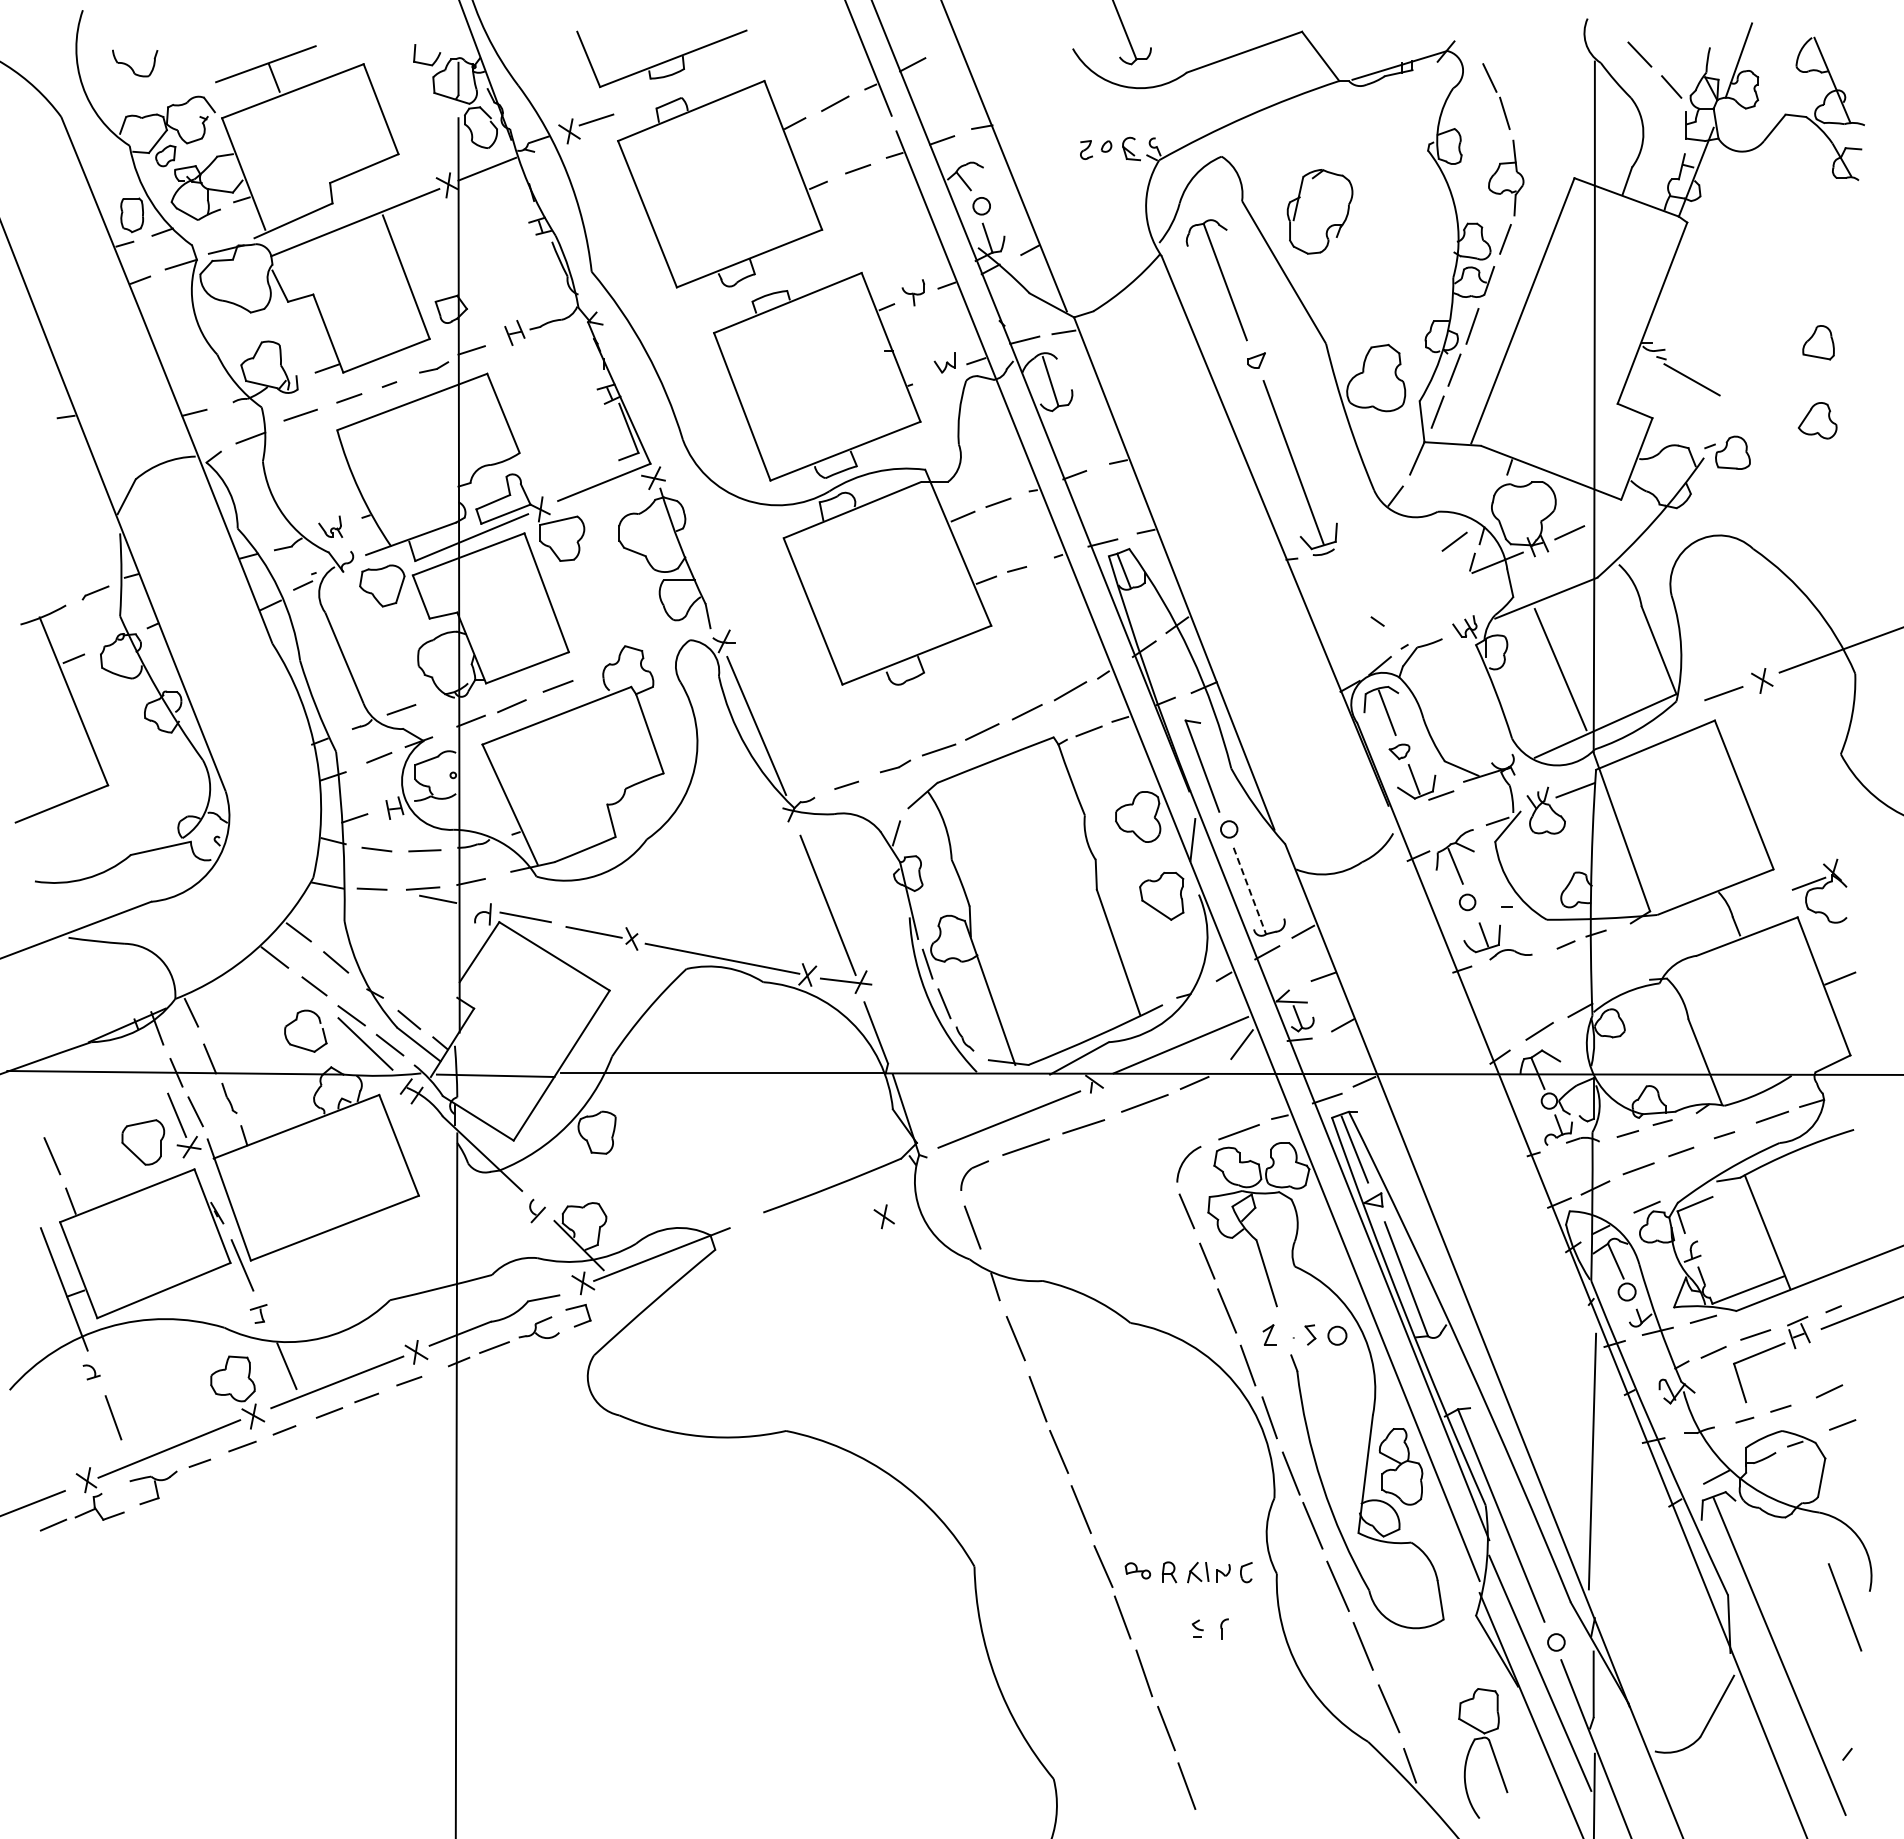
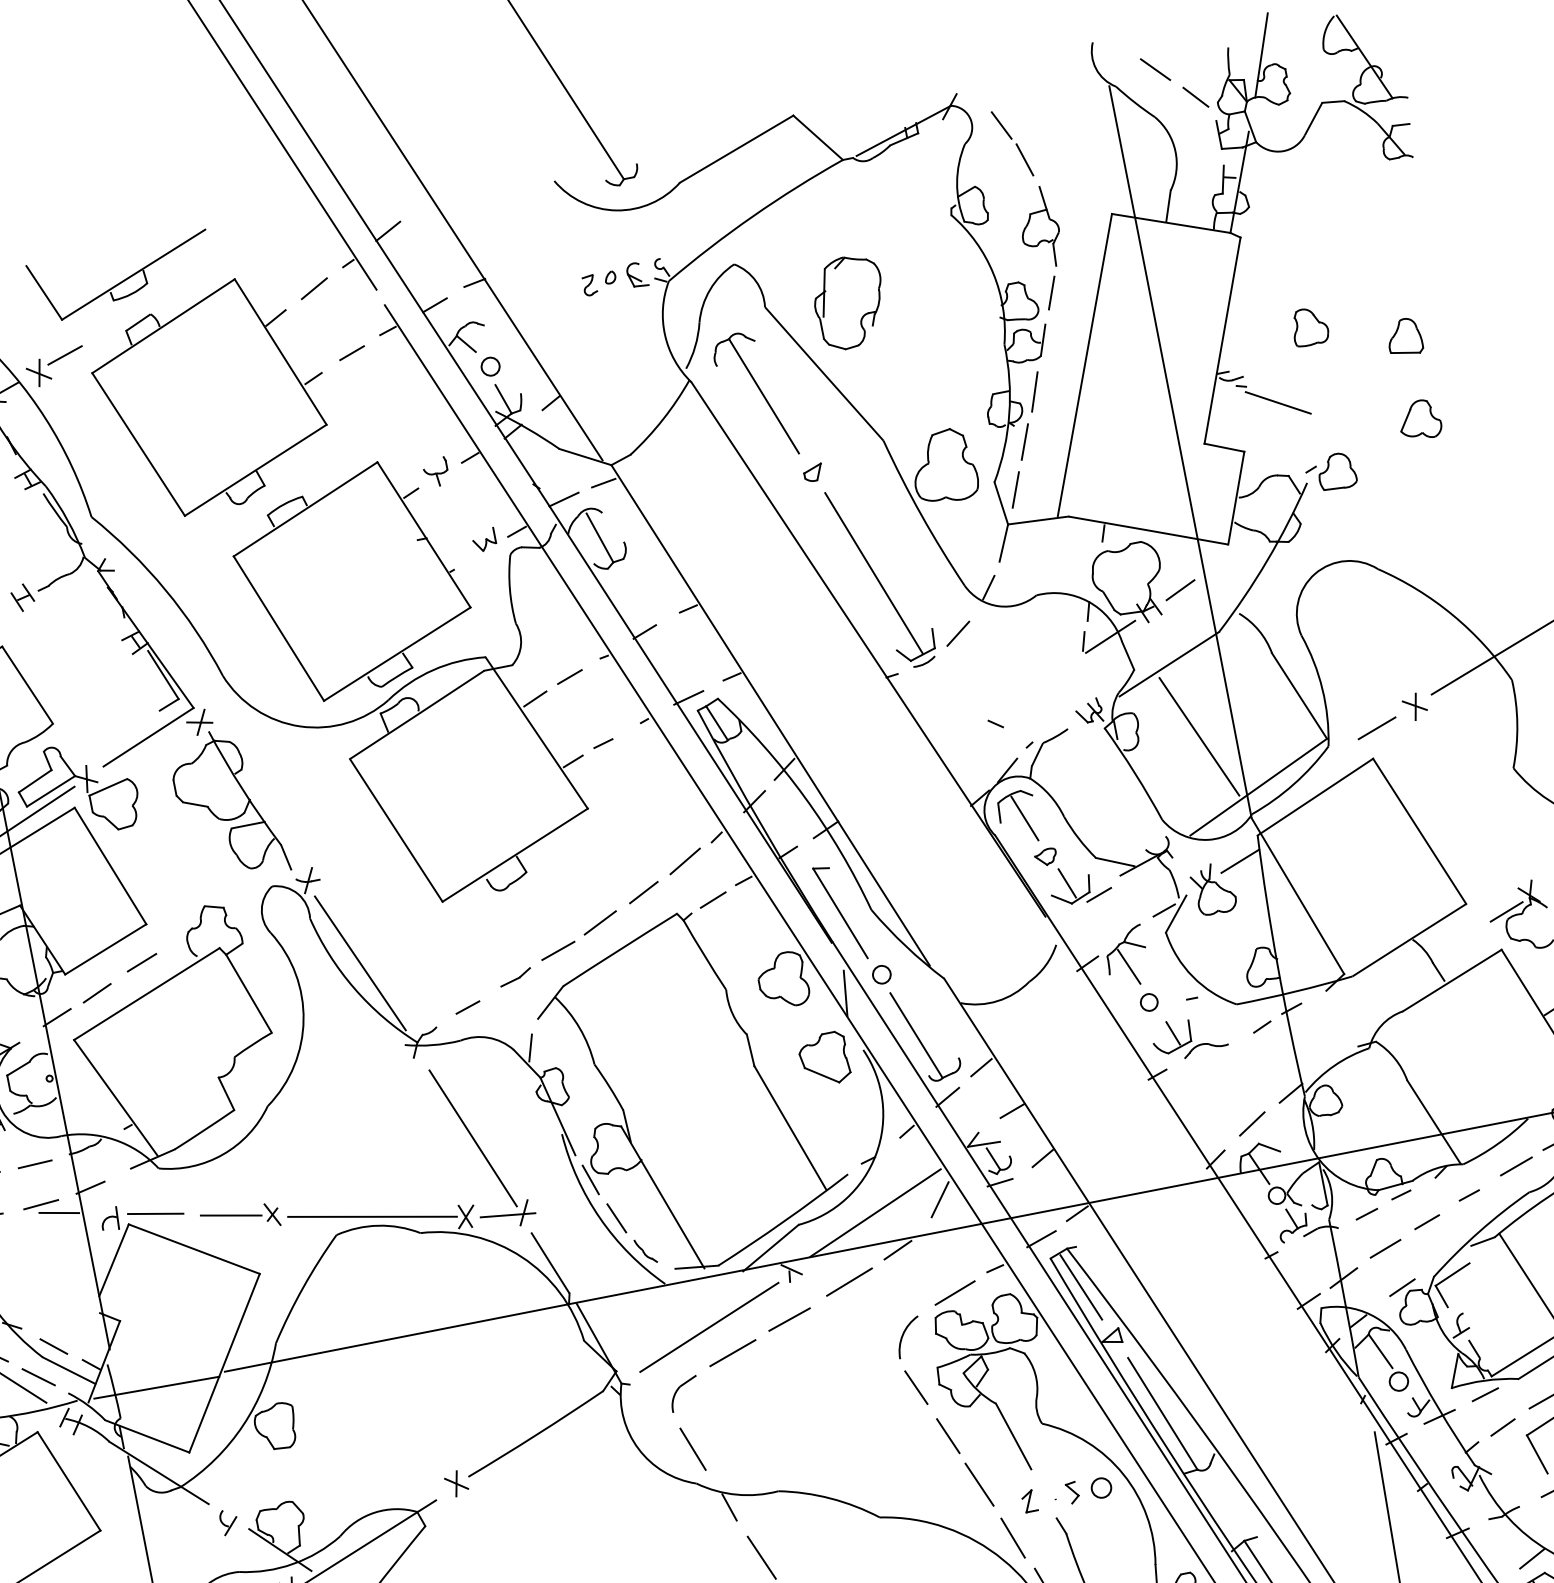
part: (1734, 315) -> (1309, 326), added
line: (1454, 541) -> (958, 633), moved
line: (1250, 891) -> (917, 1036), dashed -> solid
part: (883, 1216) -> (455, 1483), moved

